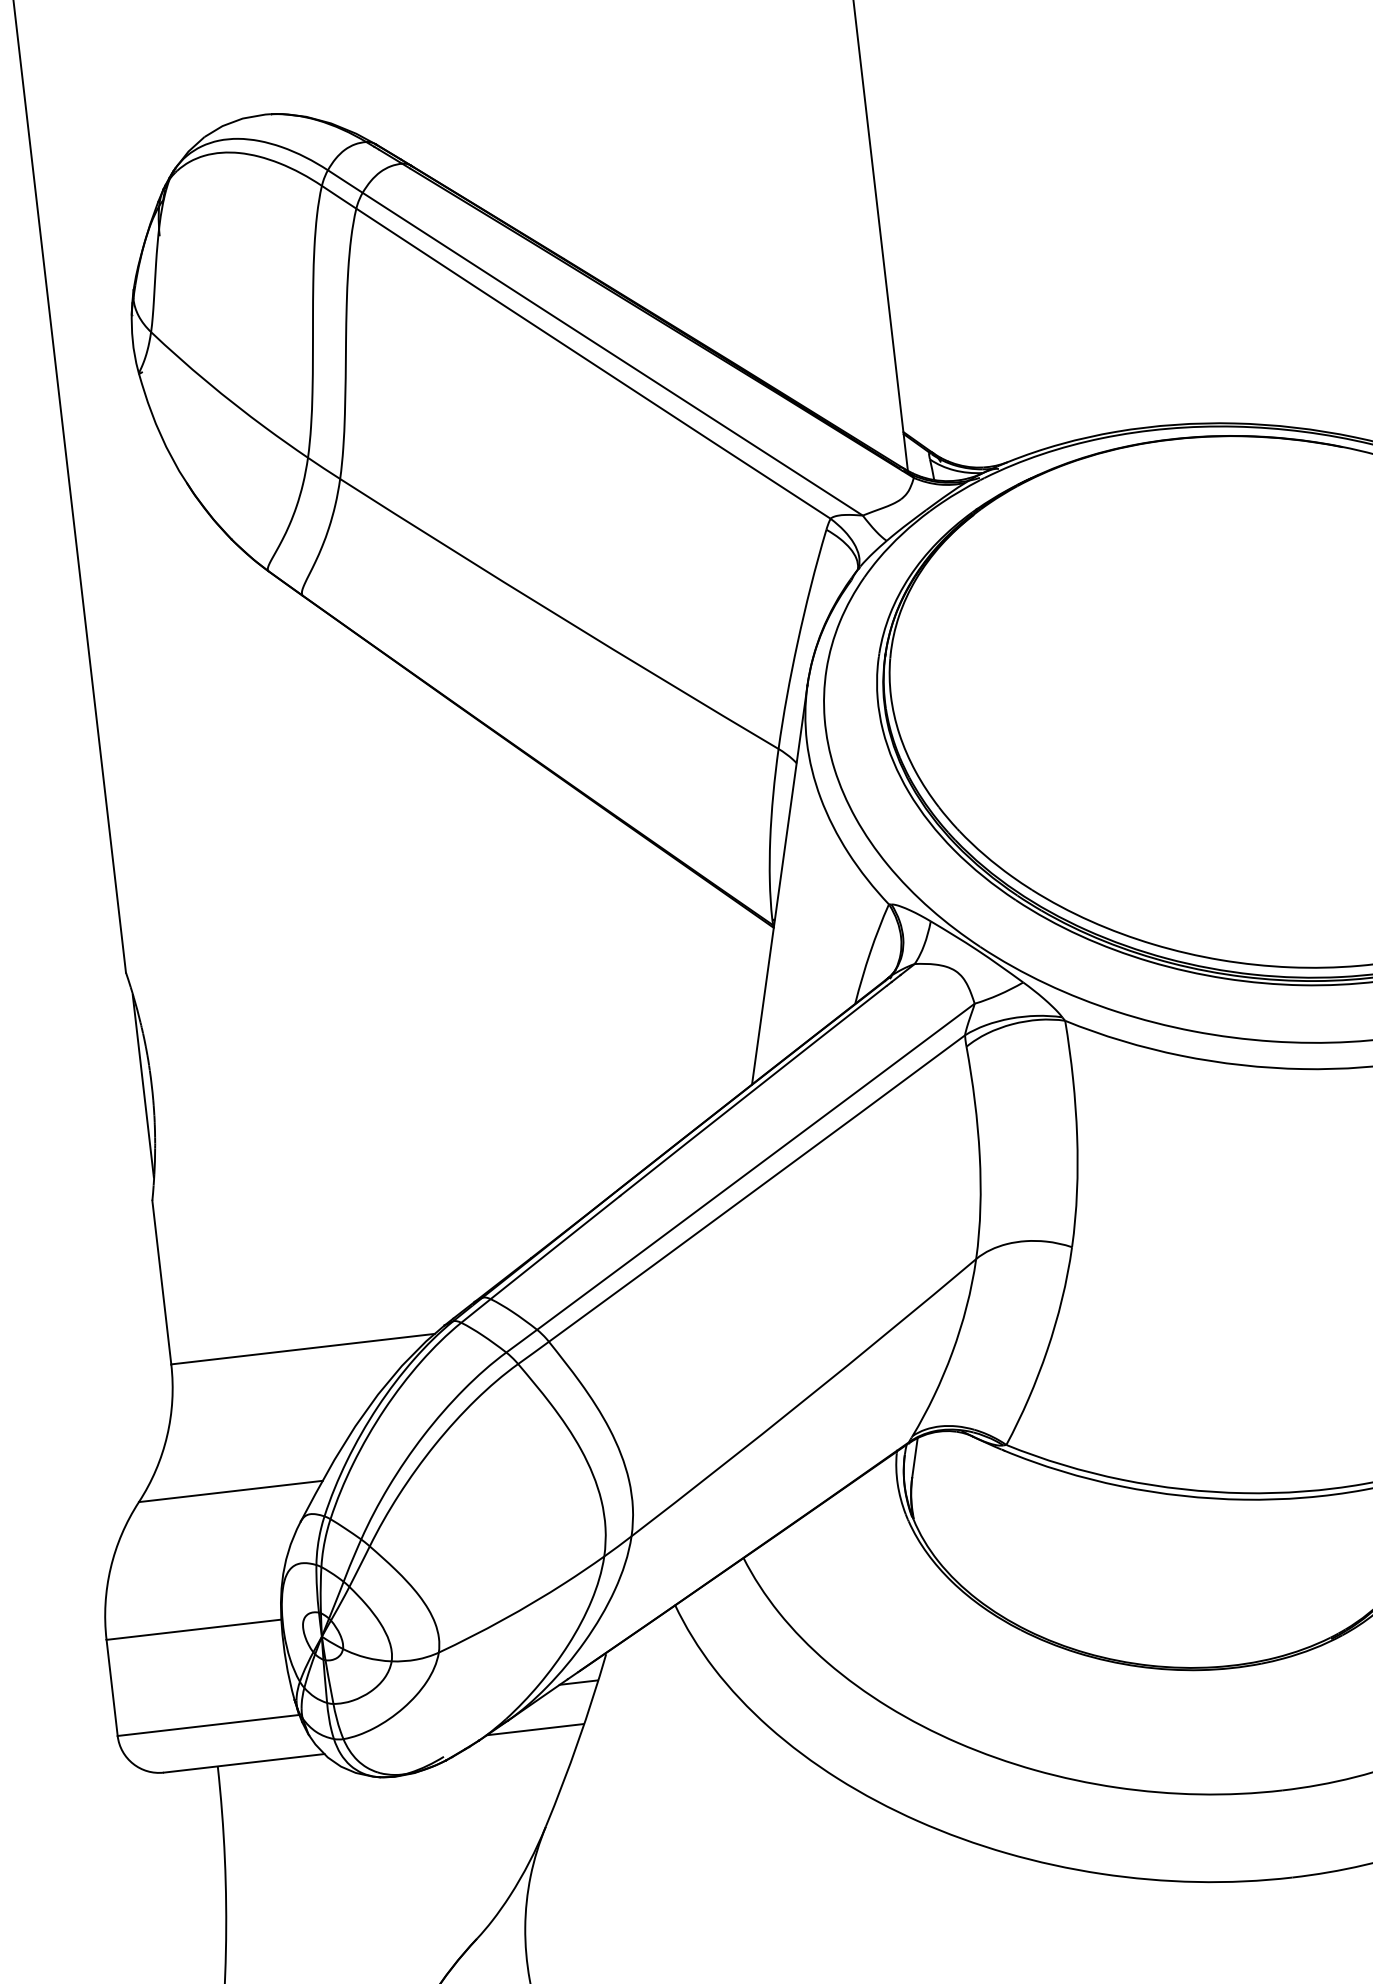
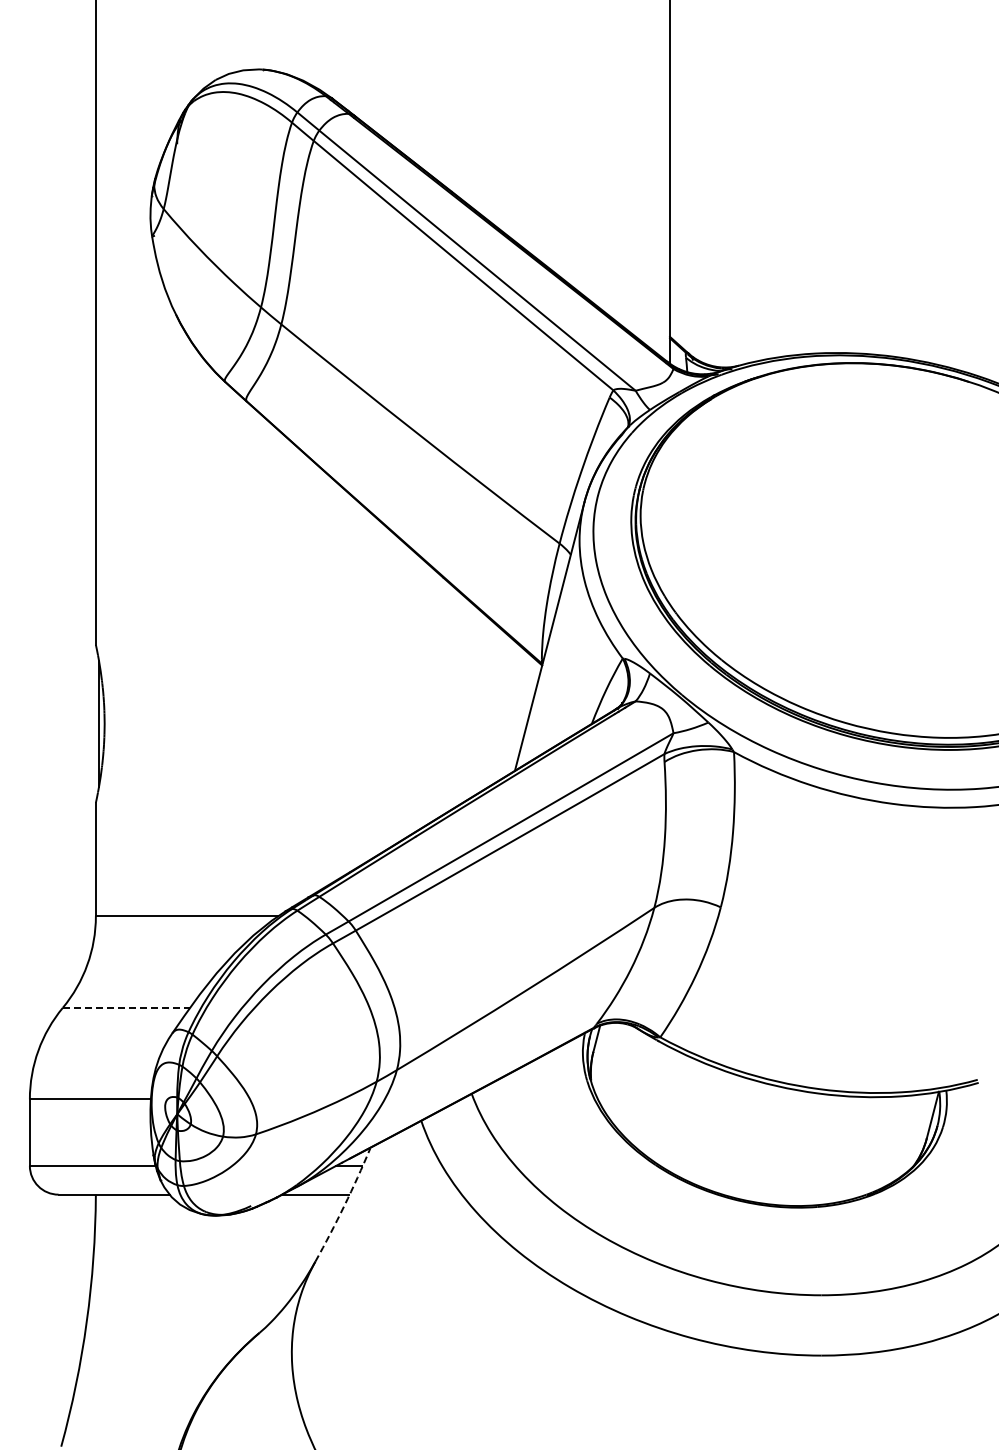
line: (230, 1491) -> (126, 1007), solid -> dashed
arc: (578, 1740) -> (344, 1205), solid -> dashed

